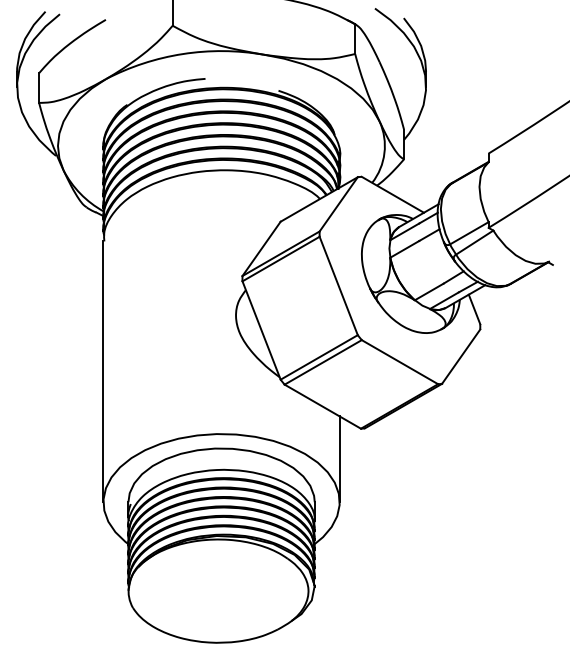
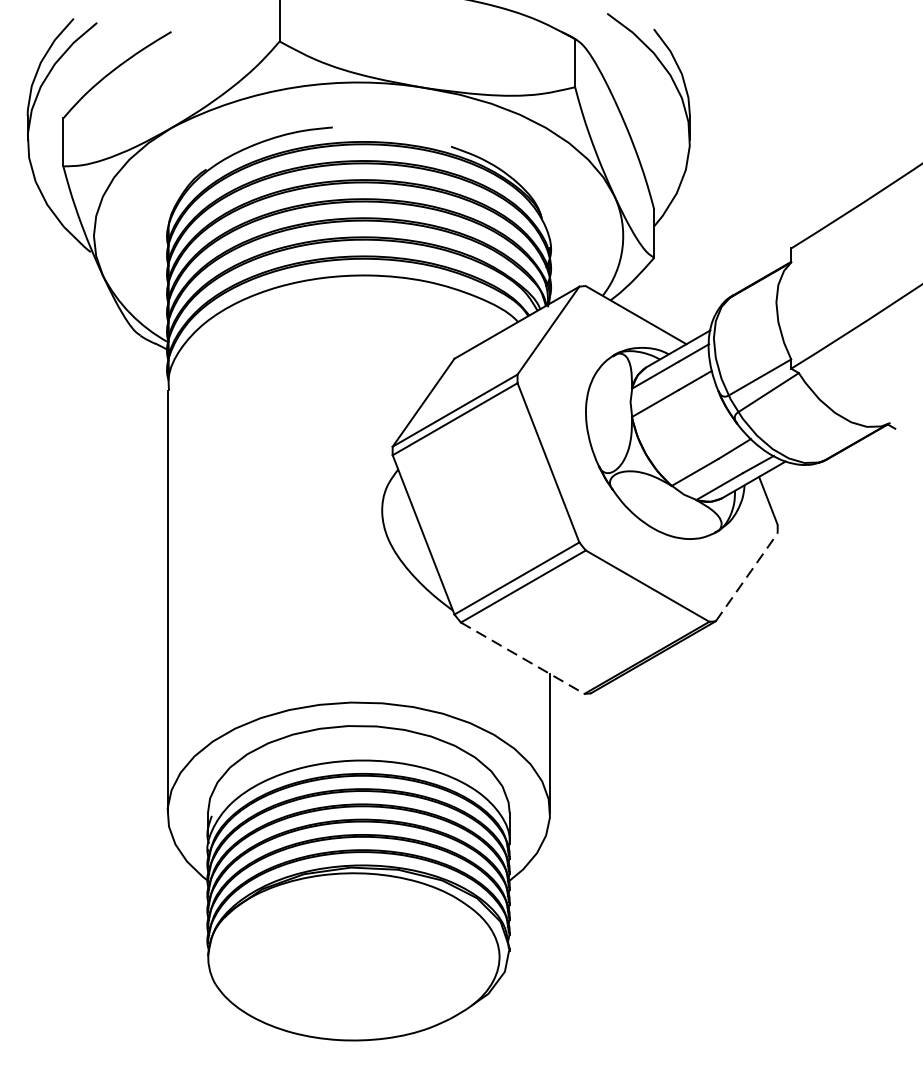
line: (461, 356) -> (747, 576), solid -> dashed
line: (323, 406) -> (523, 657), solid -> dashed

